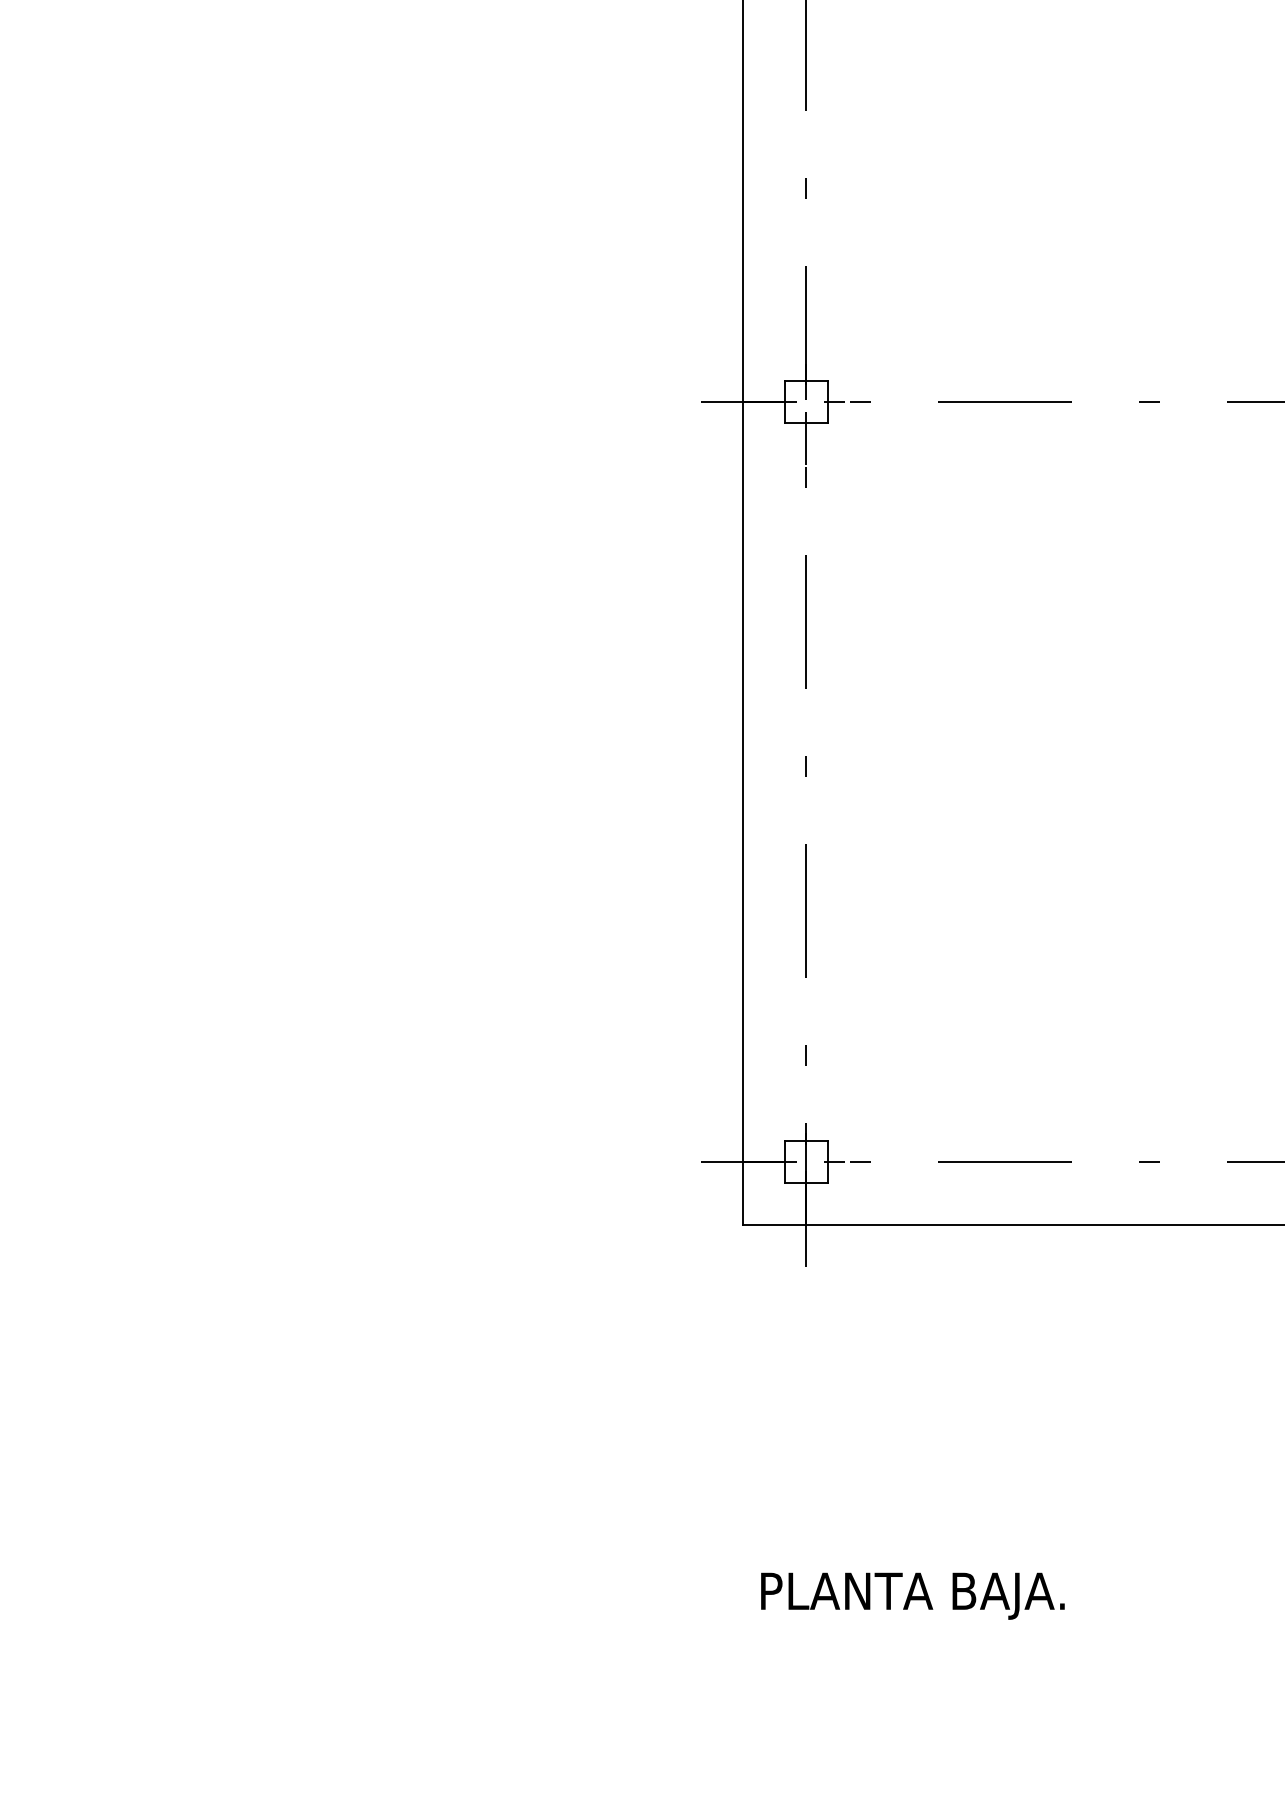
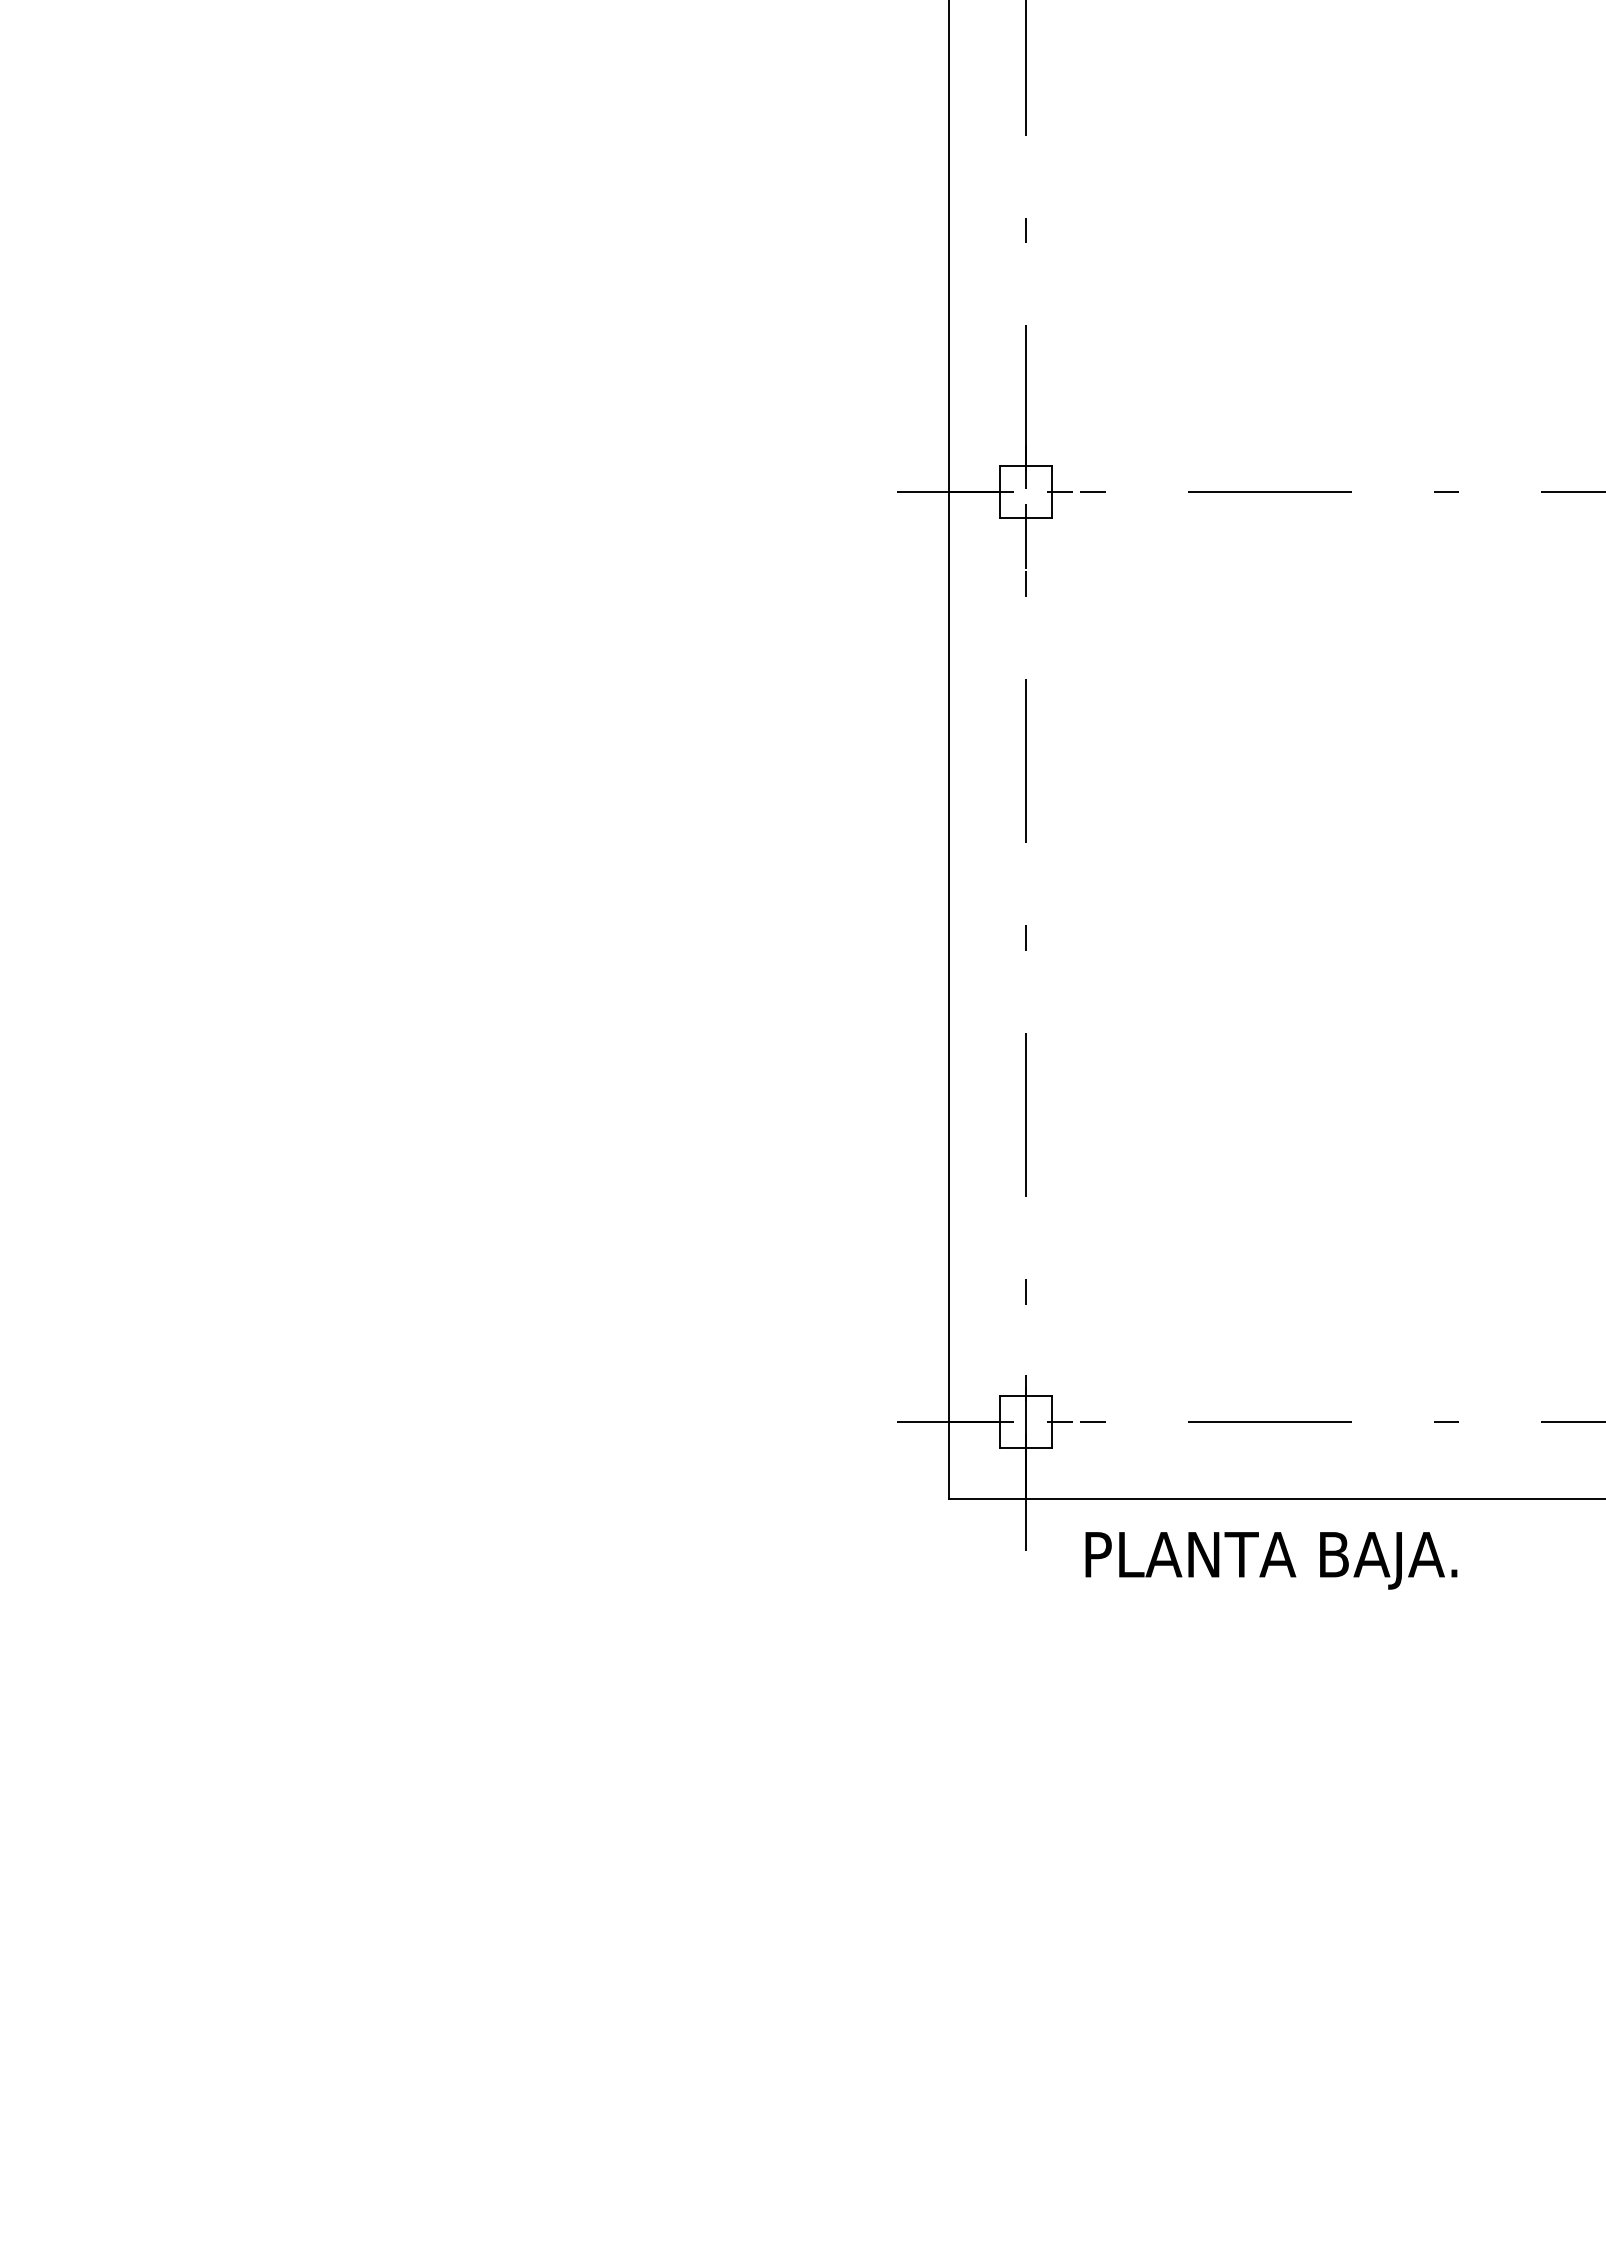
text: (912, 1596) -> (1271, 1560), moved

